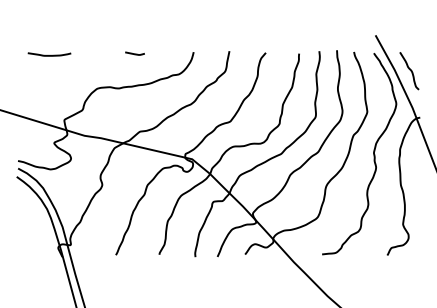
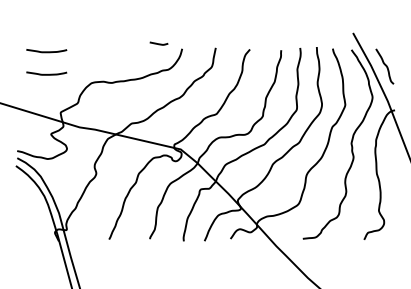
line: (134, 53) -> (158, 43), moved
curve: (48, 78) -> (45, 73), added

